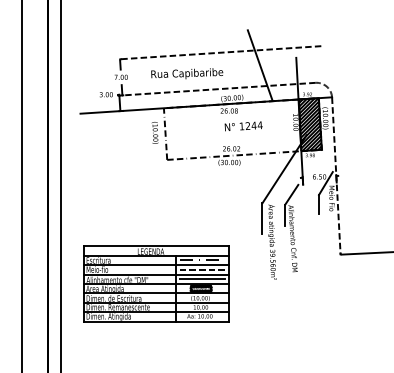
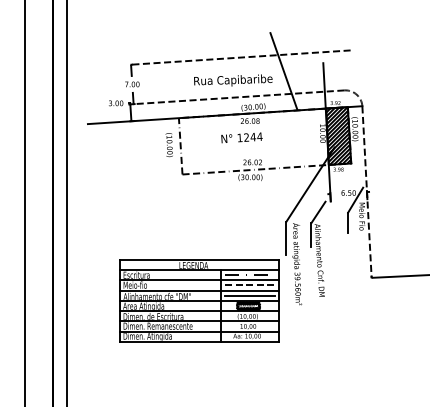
text: (187, 73) -> (233, 80), moved
text: (243, 125) -> (241, 137), moved
part: (156, 283) -> (199, 300), moved

